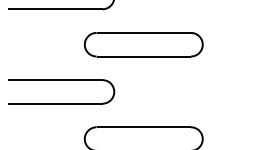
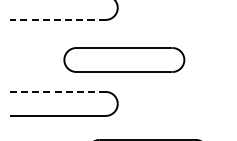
line: (54, 9) -> (56, 20), solid -> dashed
part: (143, 44) -> (124, 59), moved
line: (55, 80) -> (57, 92), solid -> dashed

